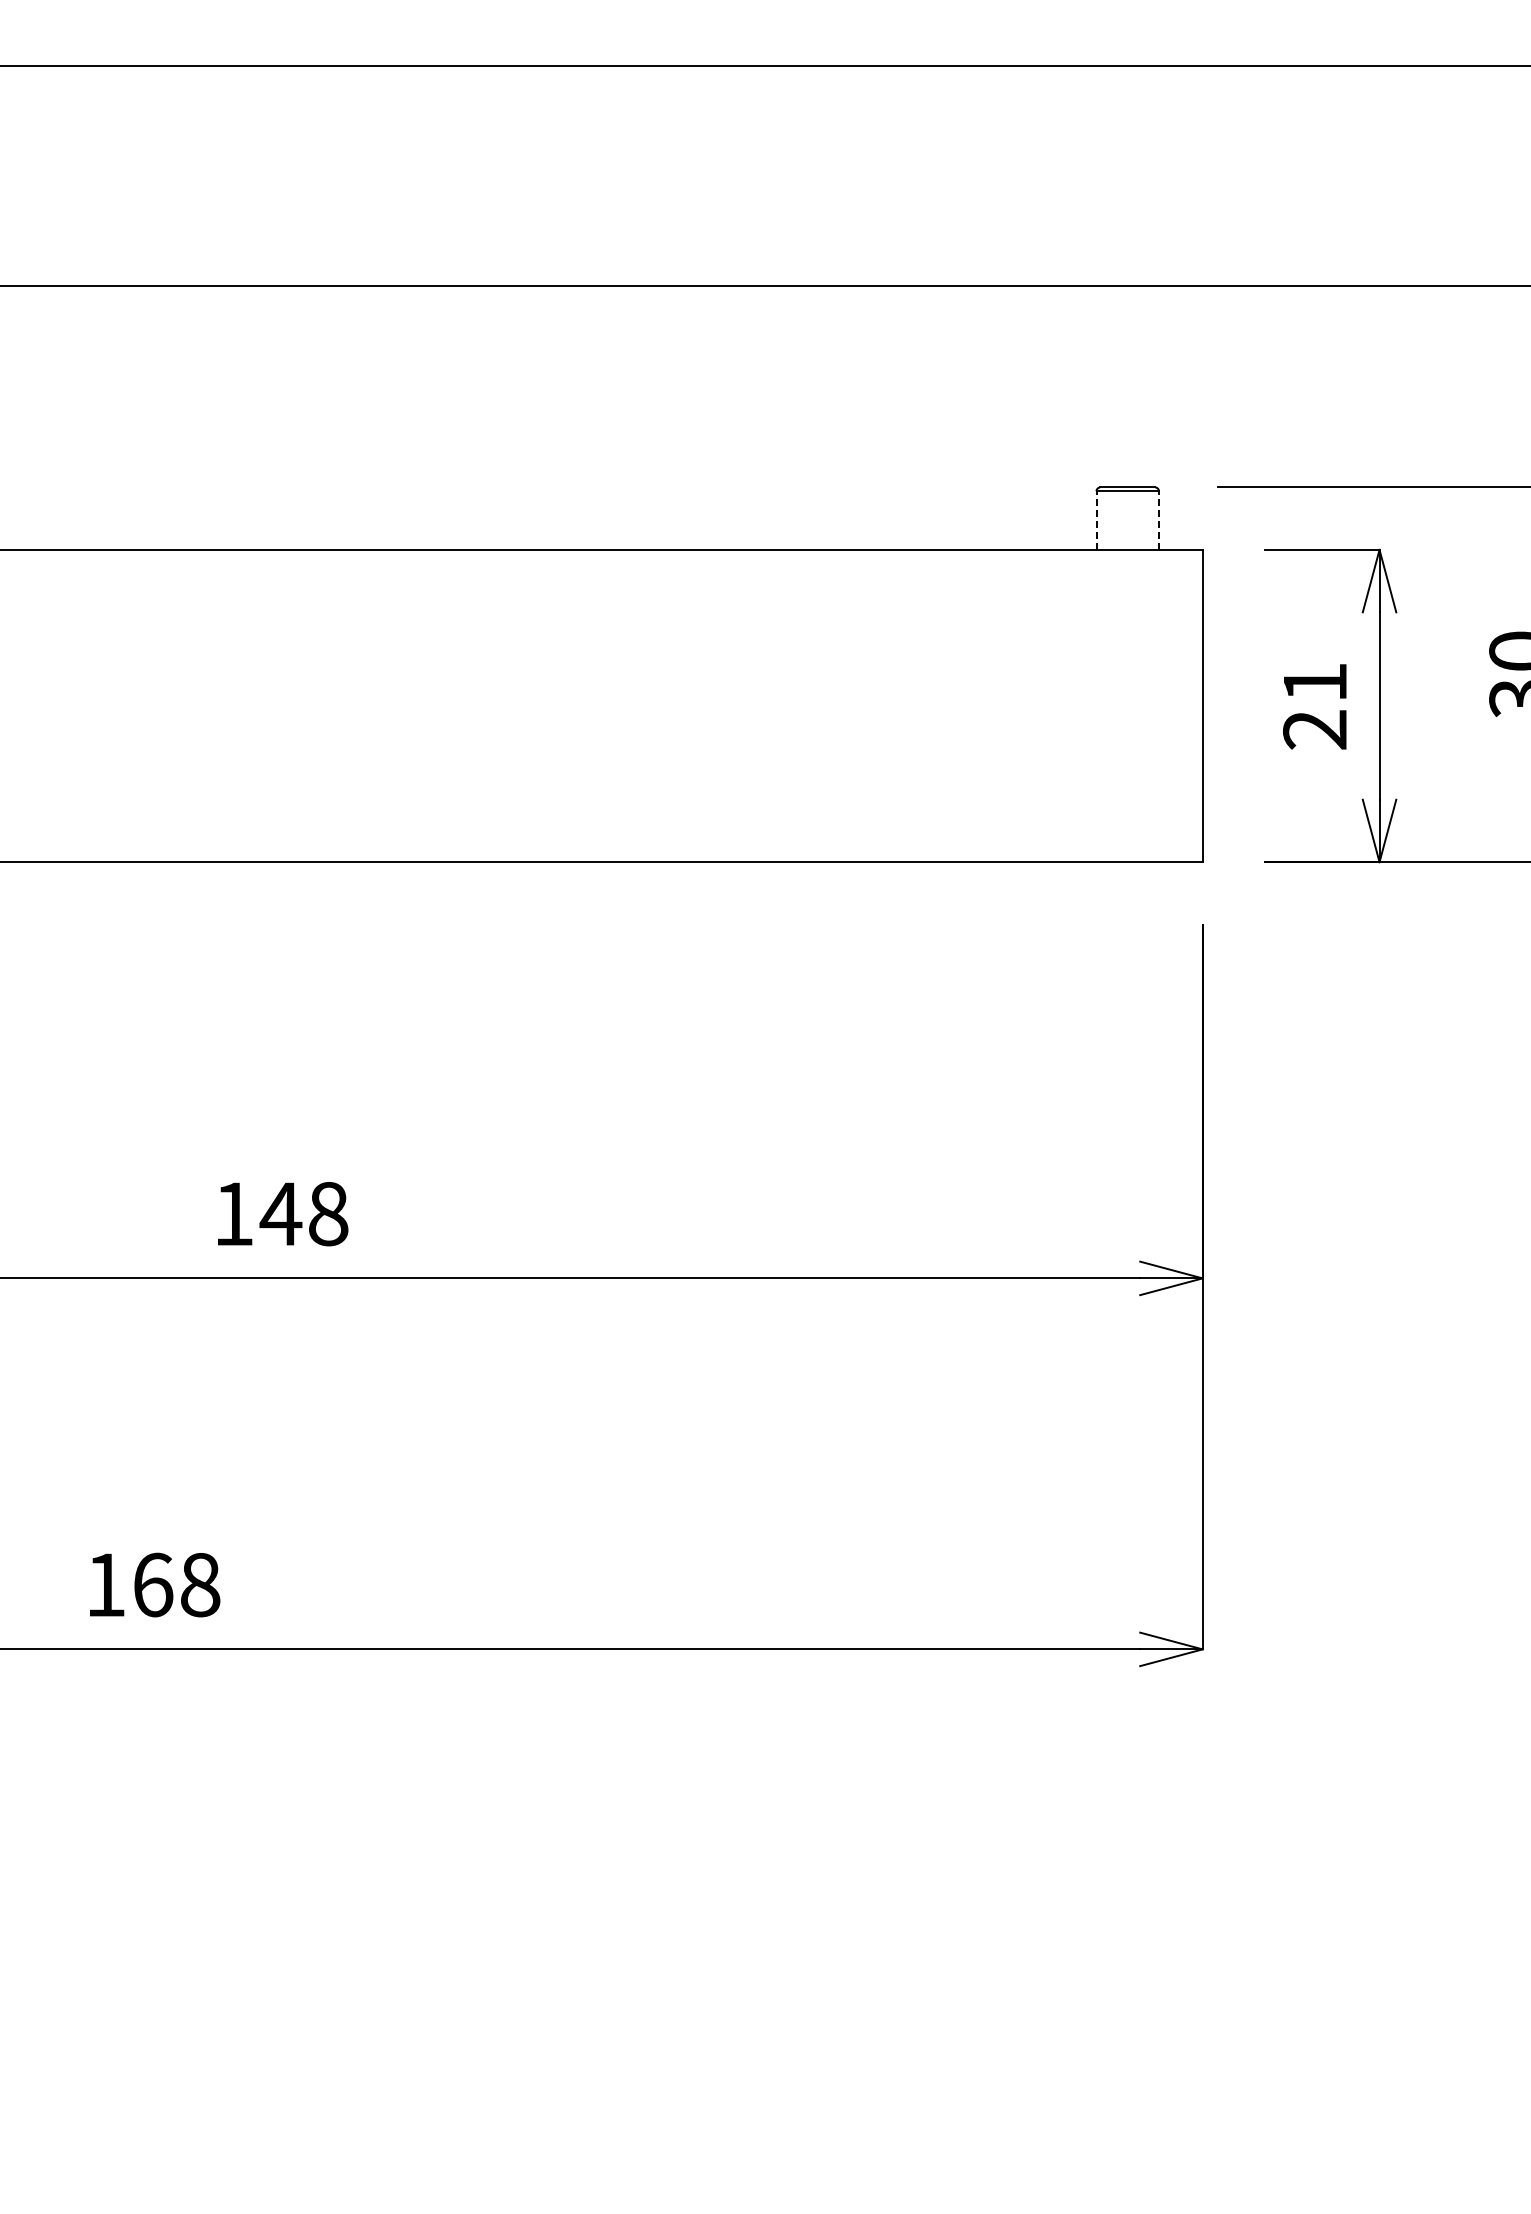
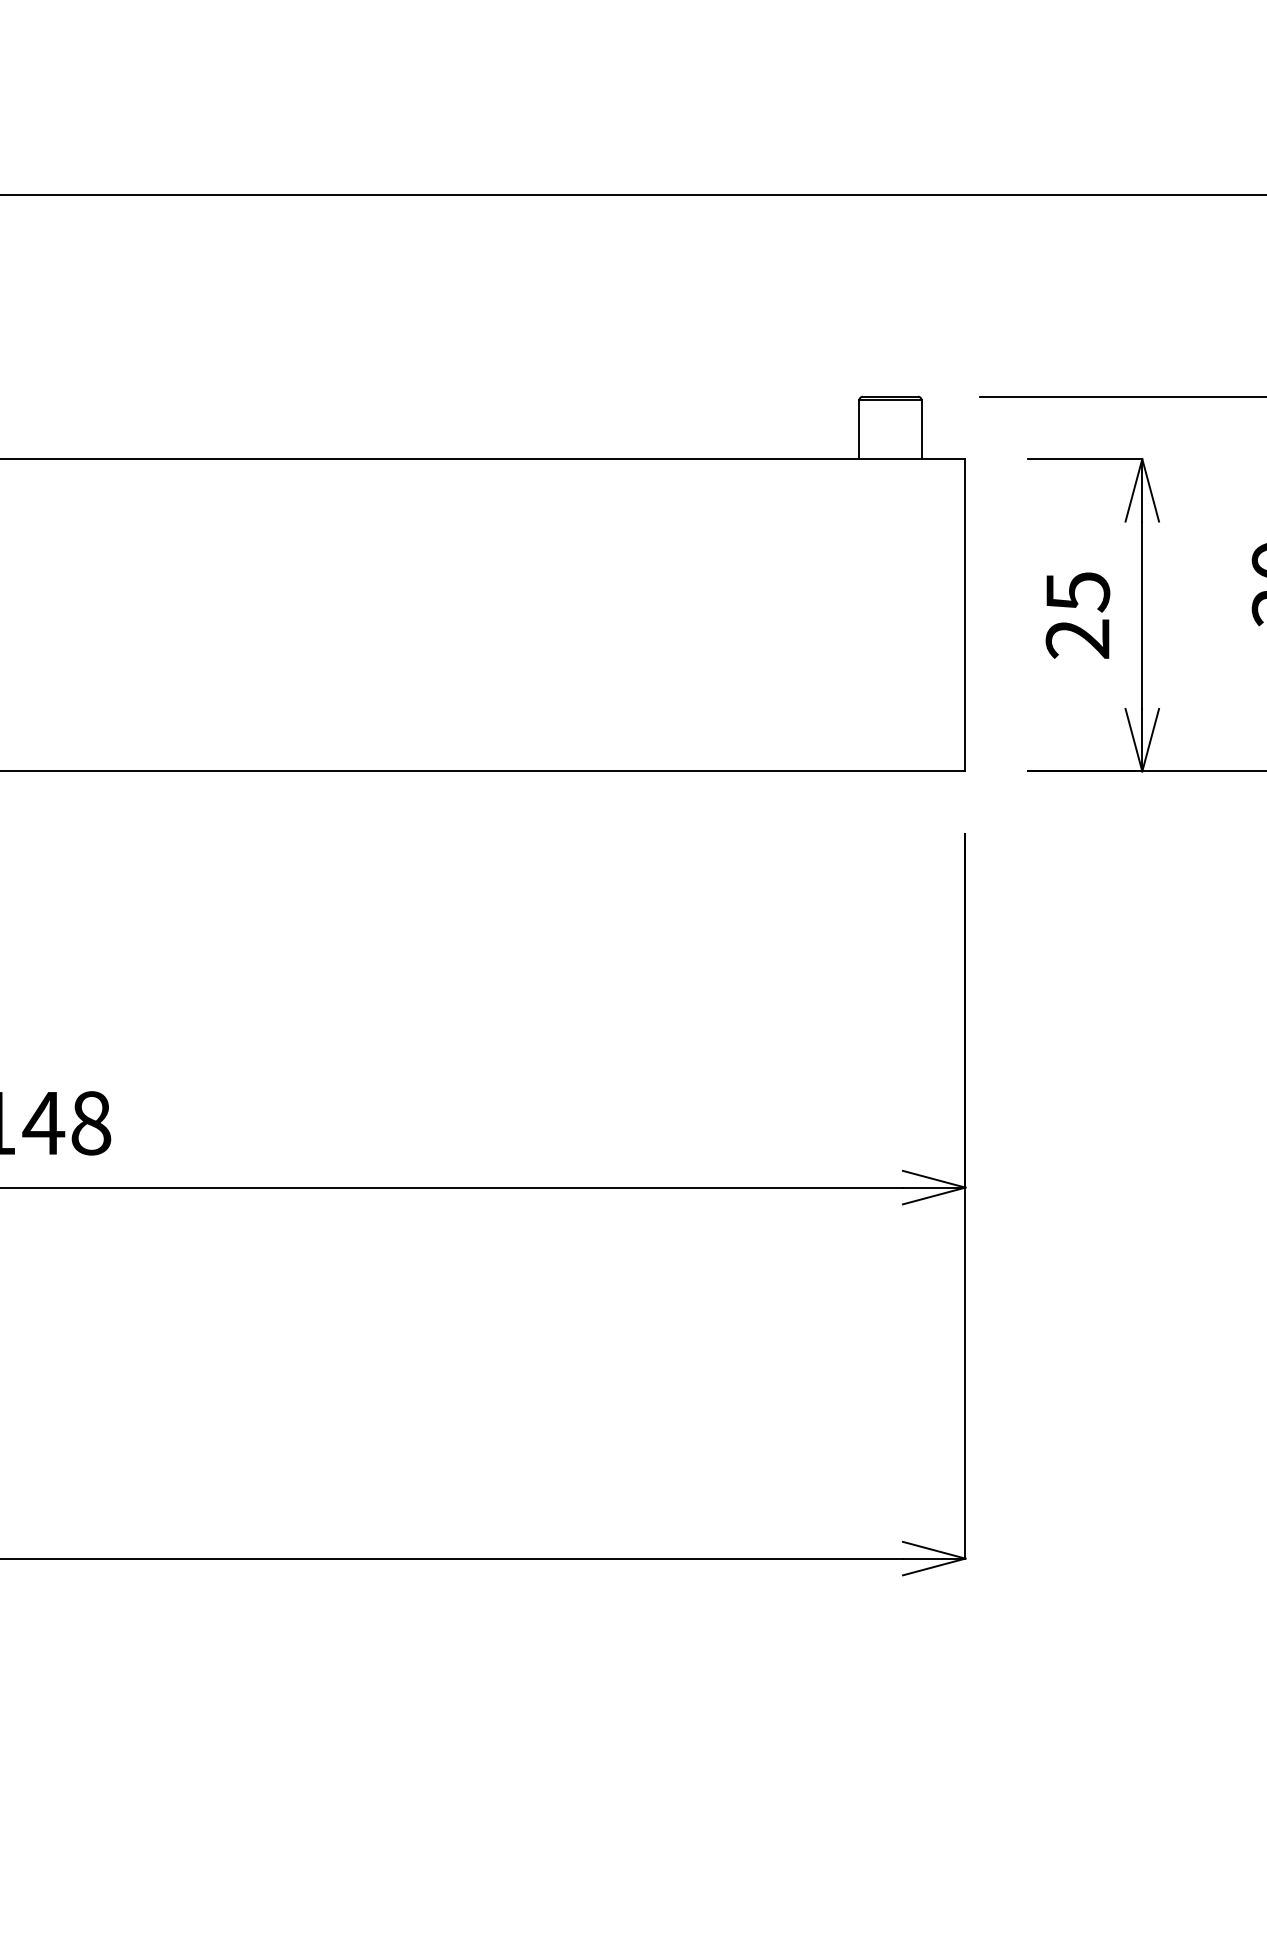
line: (1096, 520) -> (859, 429), dashed -> solid
line: (1158, 520) -> (921, 429), dashed -> solid
text: (1315, 683) -> (1078, 592), 21 -> 25

